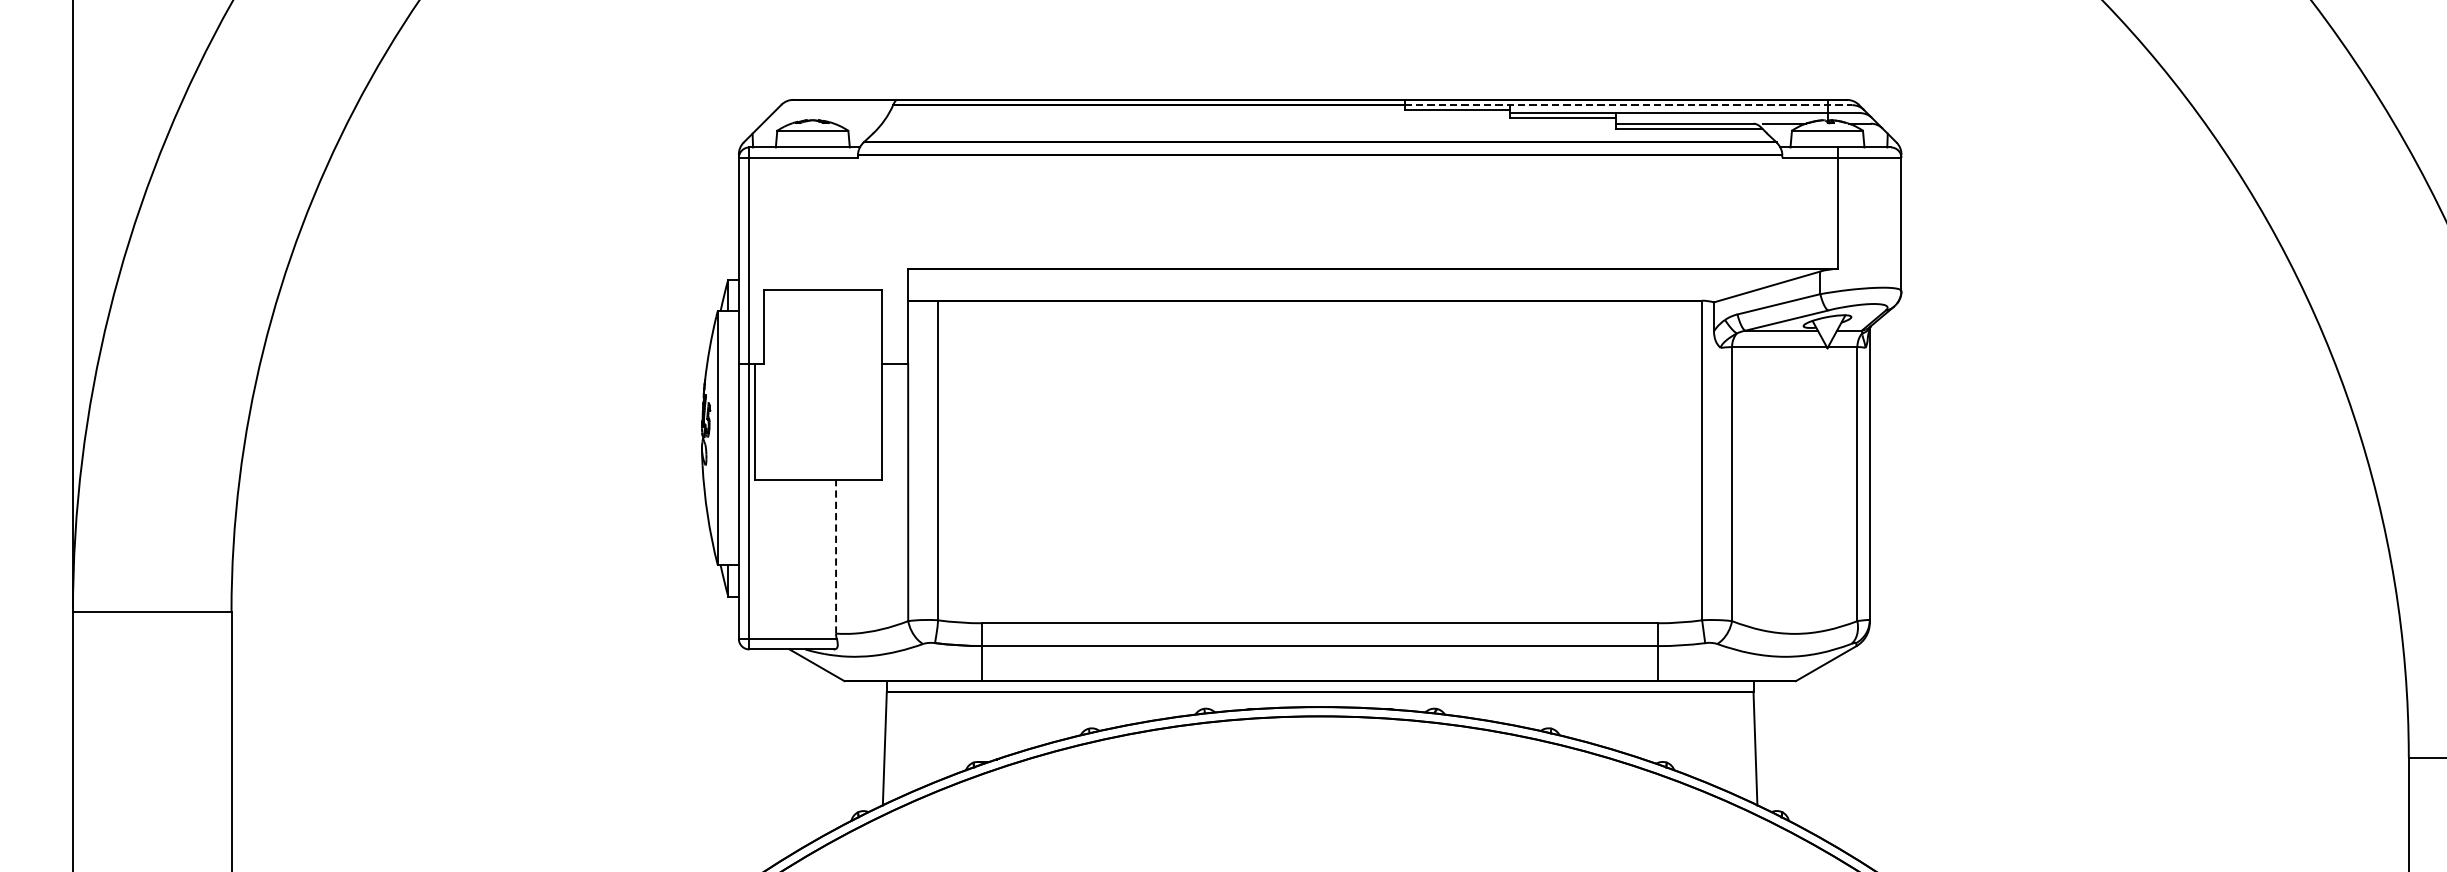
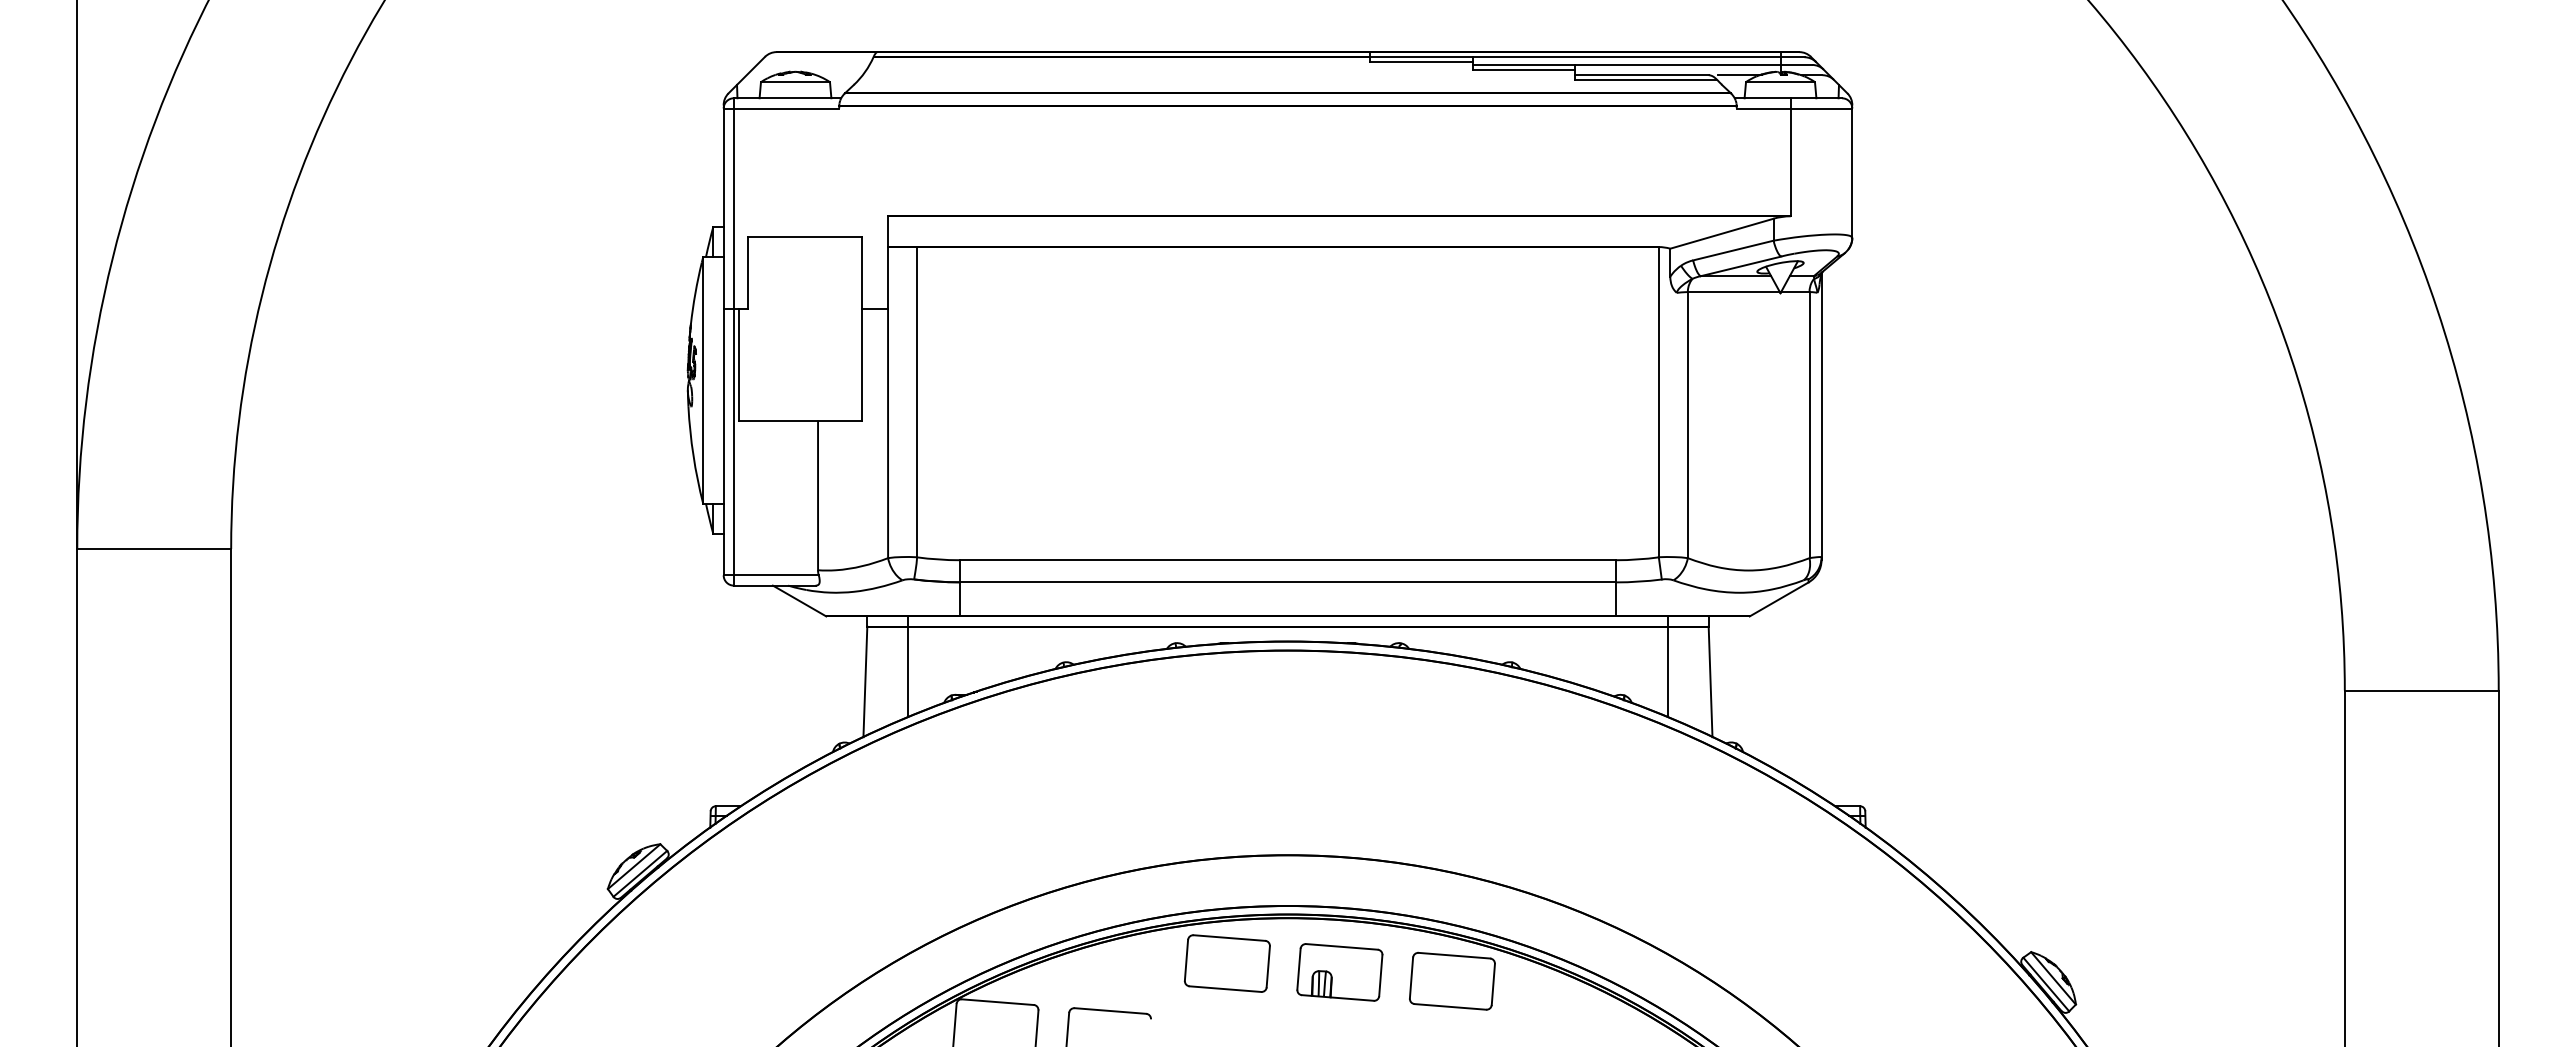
line: (1628, 105) -> (1587, 57), dashed -> solid
line: (836, 556) -> (818, 495), dashed -> solid
line: (929, 732) -> (908, 666), added
line: (1711, 732) -> (1667, 666), added

